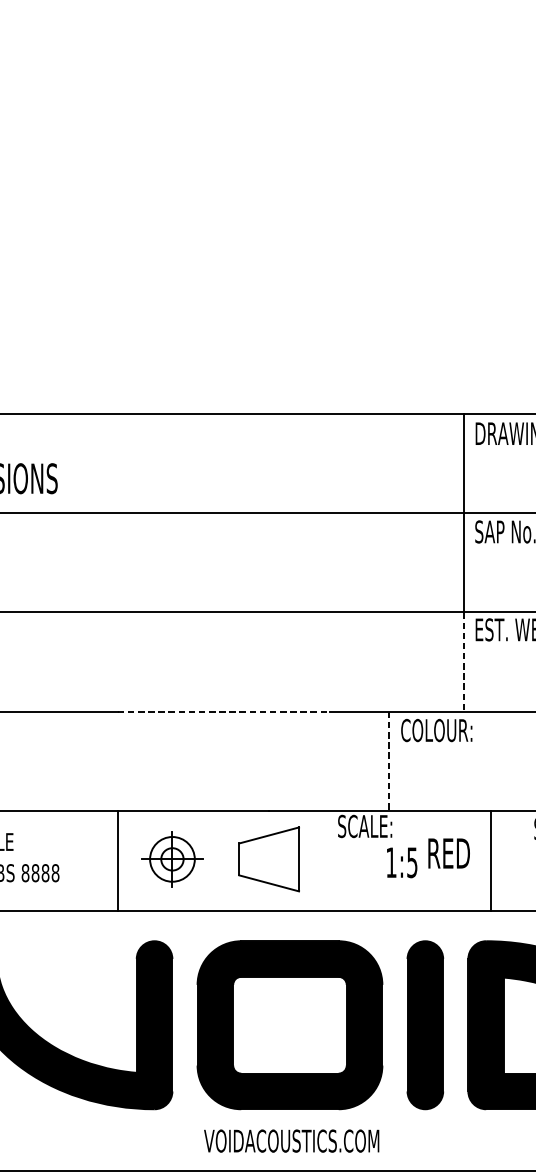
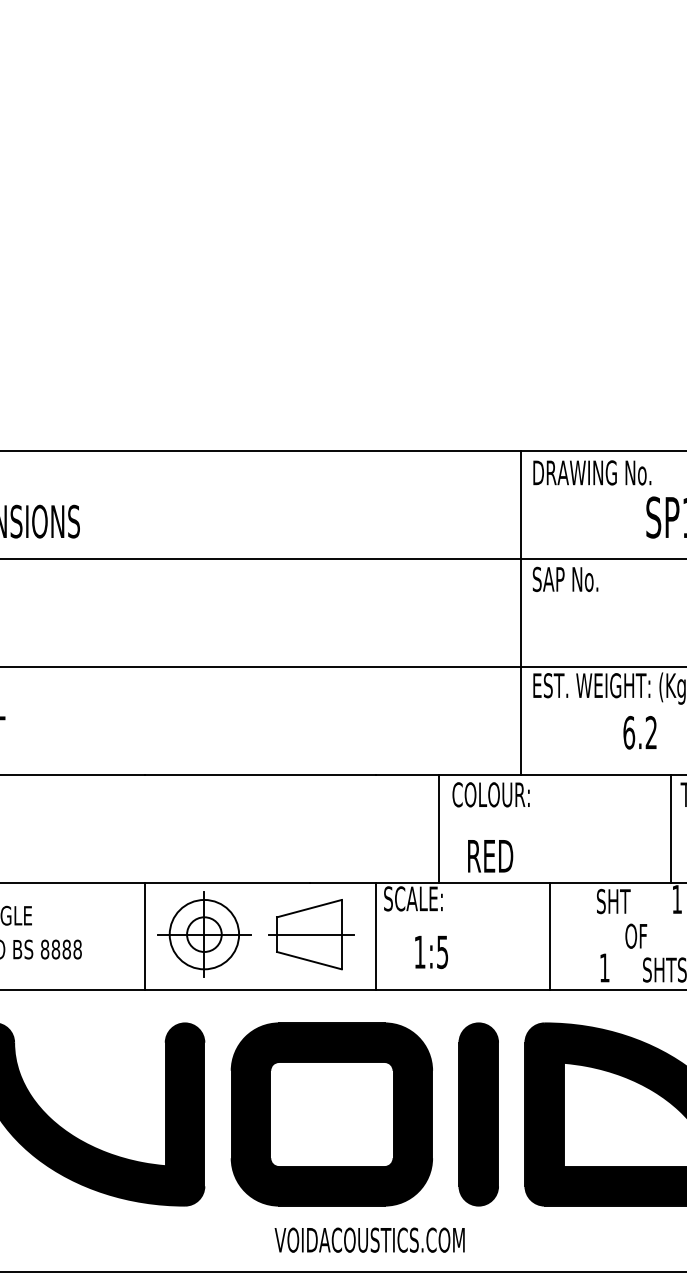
line: (464, 662) -> (521, 720), dashed -> solid
line: (224, 711) -> (260, 774), dashed -> solid
line: (389, 761) -> (439, 828), dashed -> solid
text: (449, 853) -> (490, 856), moved
part: (172, 859) -> (204, 934), size x1.43
line: (271, 859) -> (311, 934), added
line: (330, 861) -> (375, 936), added
text: (402, 862) -> (431, 952), moved
text: (291, 1140) -> (369, 1239), moved

